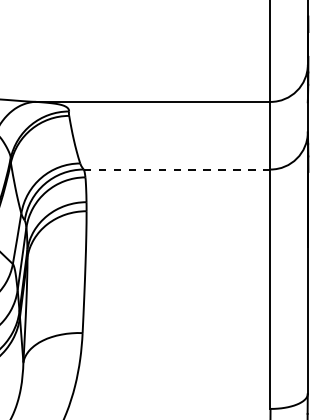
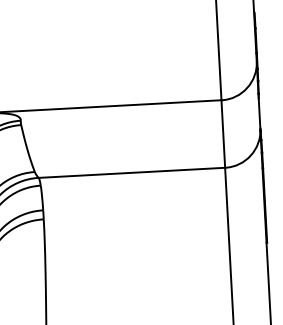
line: (176, 169) -> (131, 172), dashed -> solid

